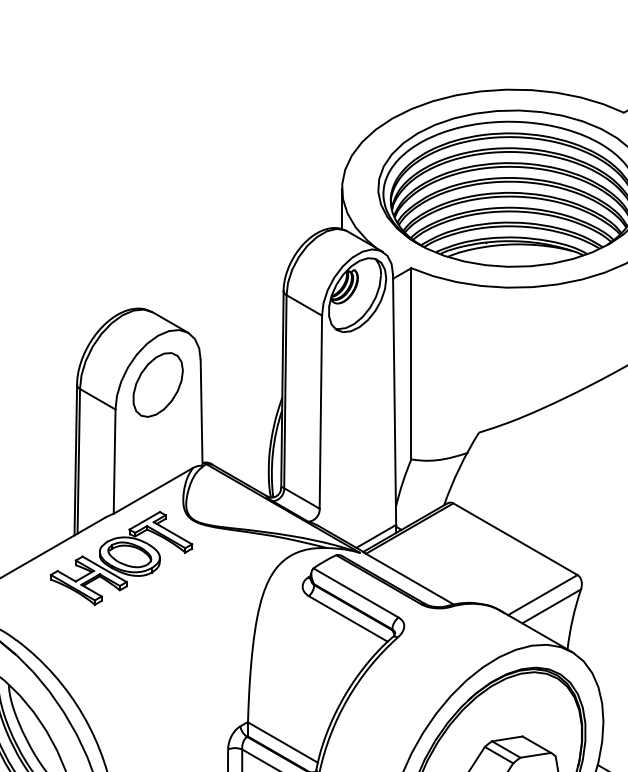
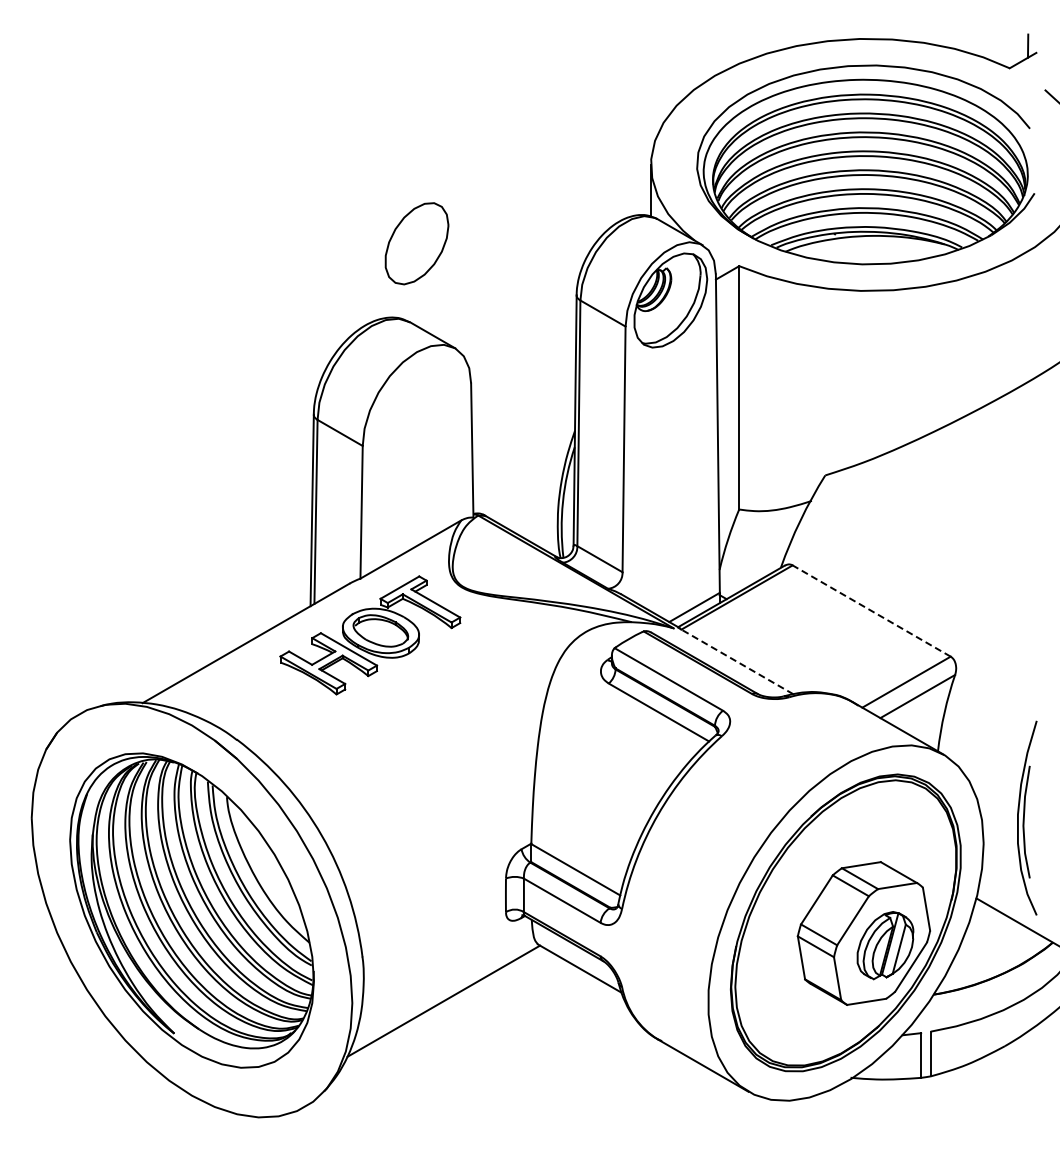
part: (157, 384) -> (416, 243), moved
line: (515, 538) -> (871, 610), solid -> dashed
line: (410, 578) -> (737, 661), solid -> dashed

